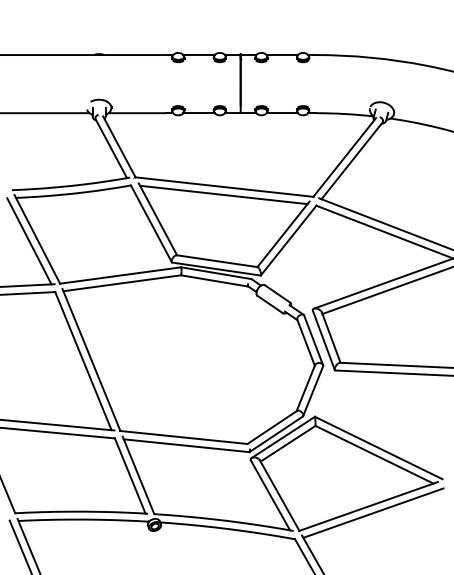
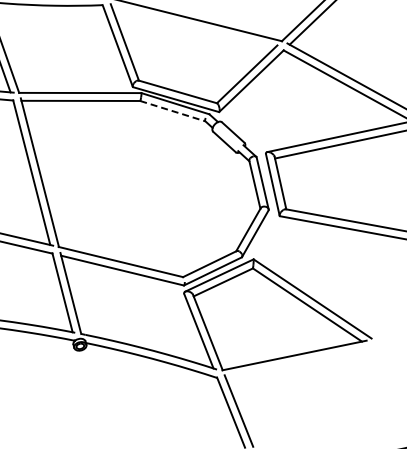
line: (223, 194) -> (193, 26), removed
line: (215, 281) -> (173, 111), solid -> dashed
line: (373, 512) -> (298, 362), removed

